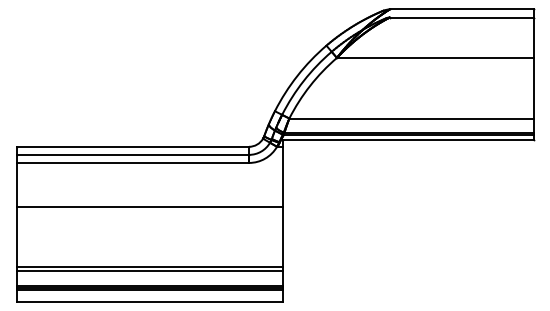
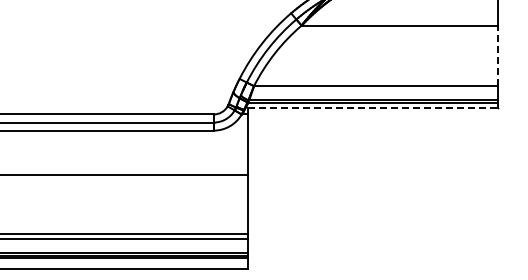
line: (533, 87) -> (498, 55), solid -> dashed
line: (408, 139) -> (373, 107), solid -> dashed

